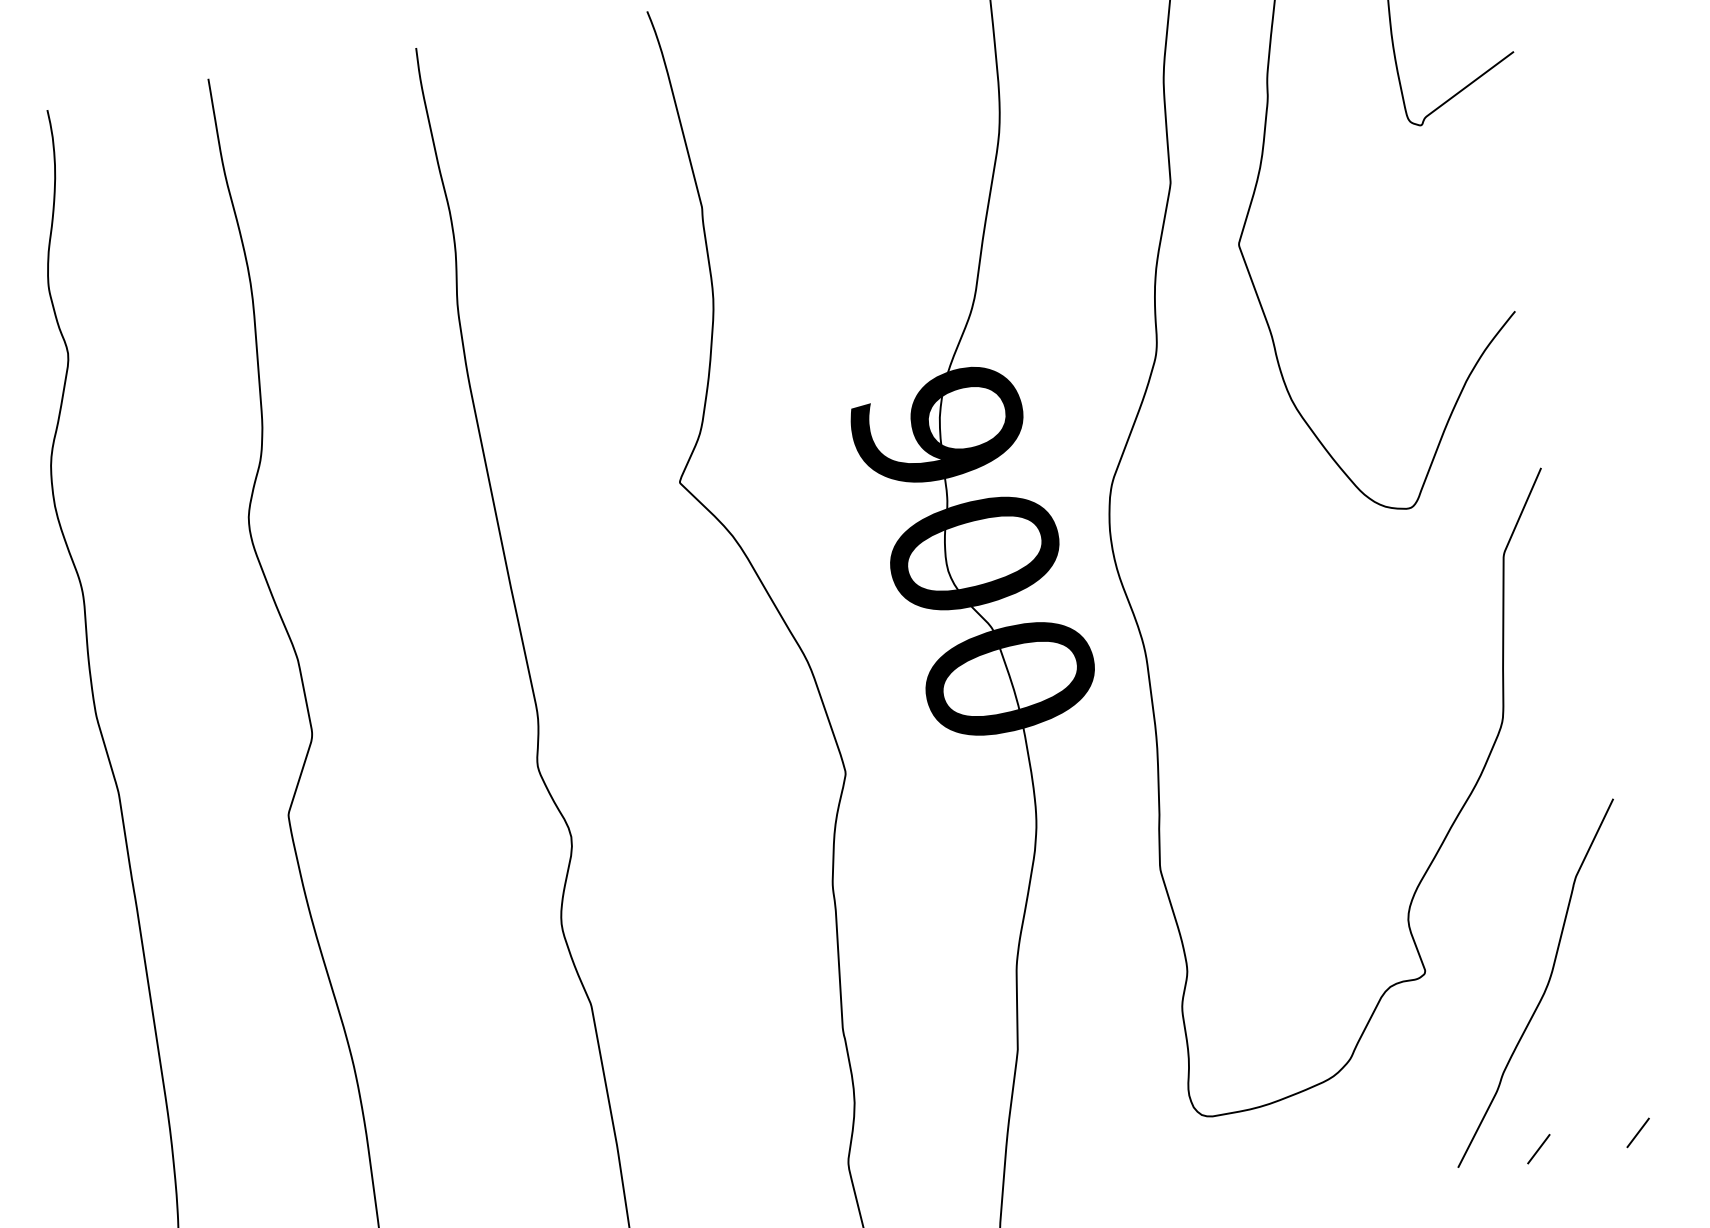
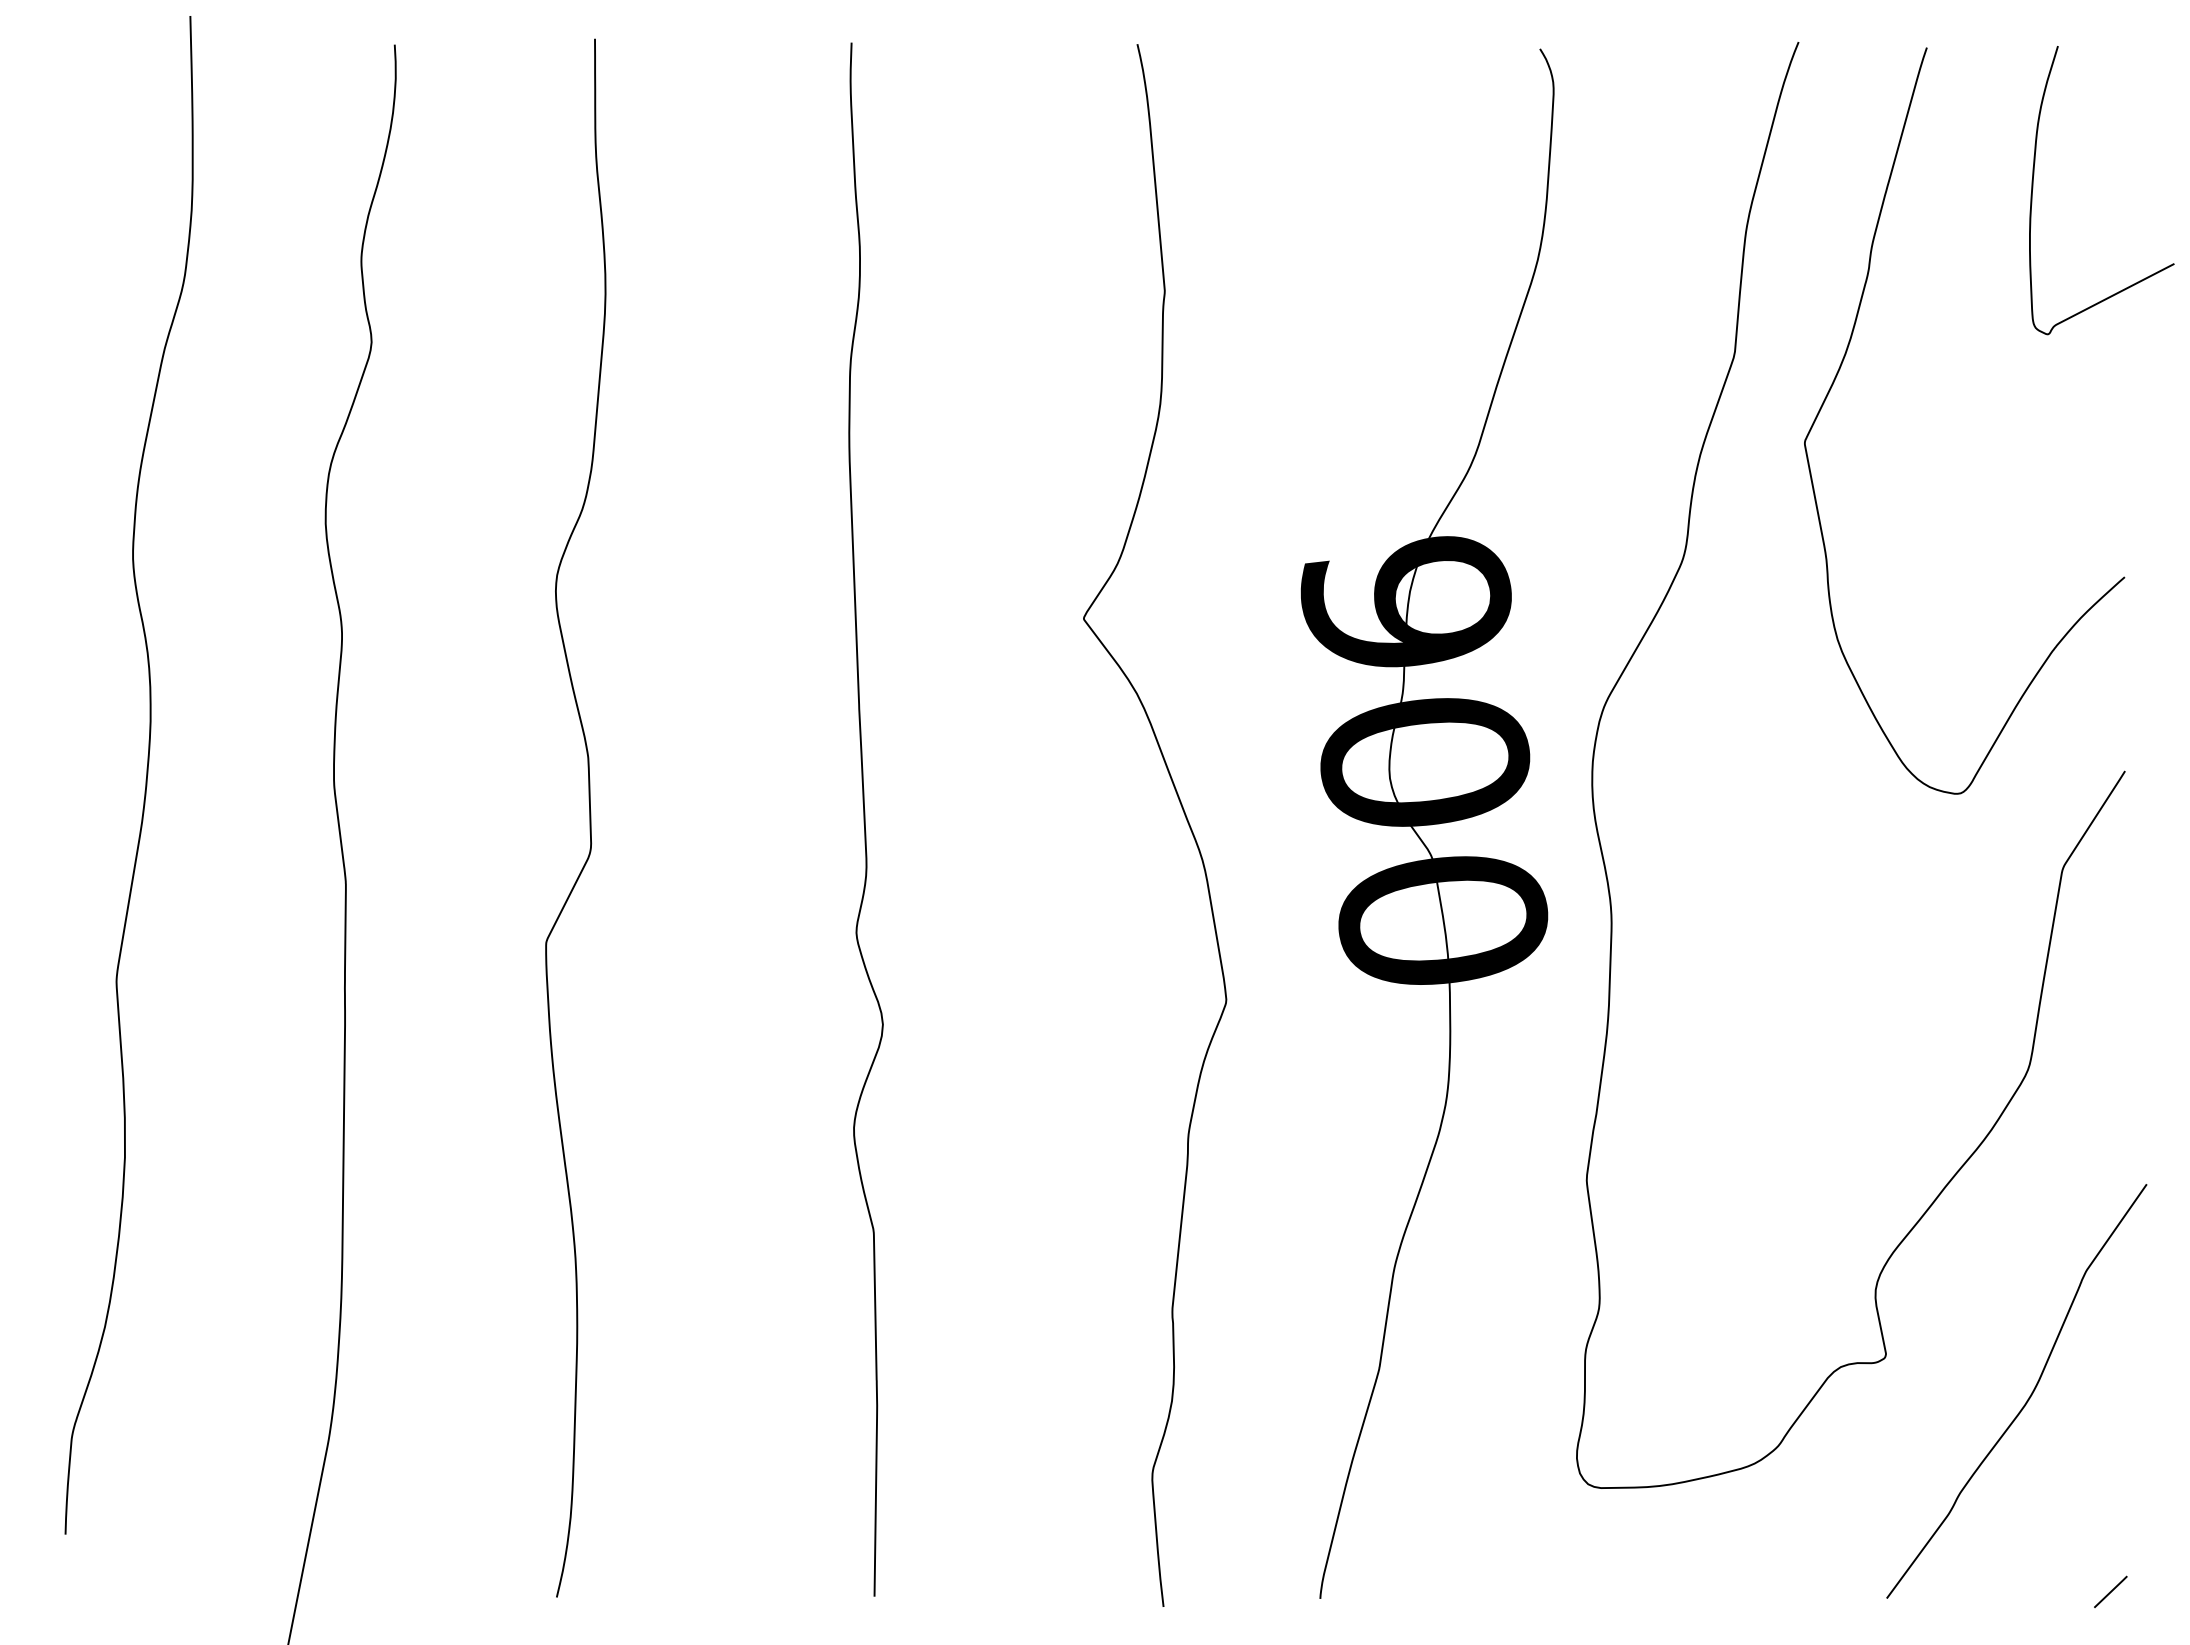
line: (1538, 1148) -> (1987, 1591), removed

